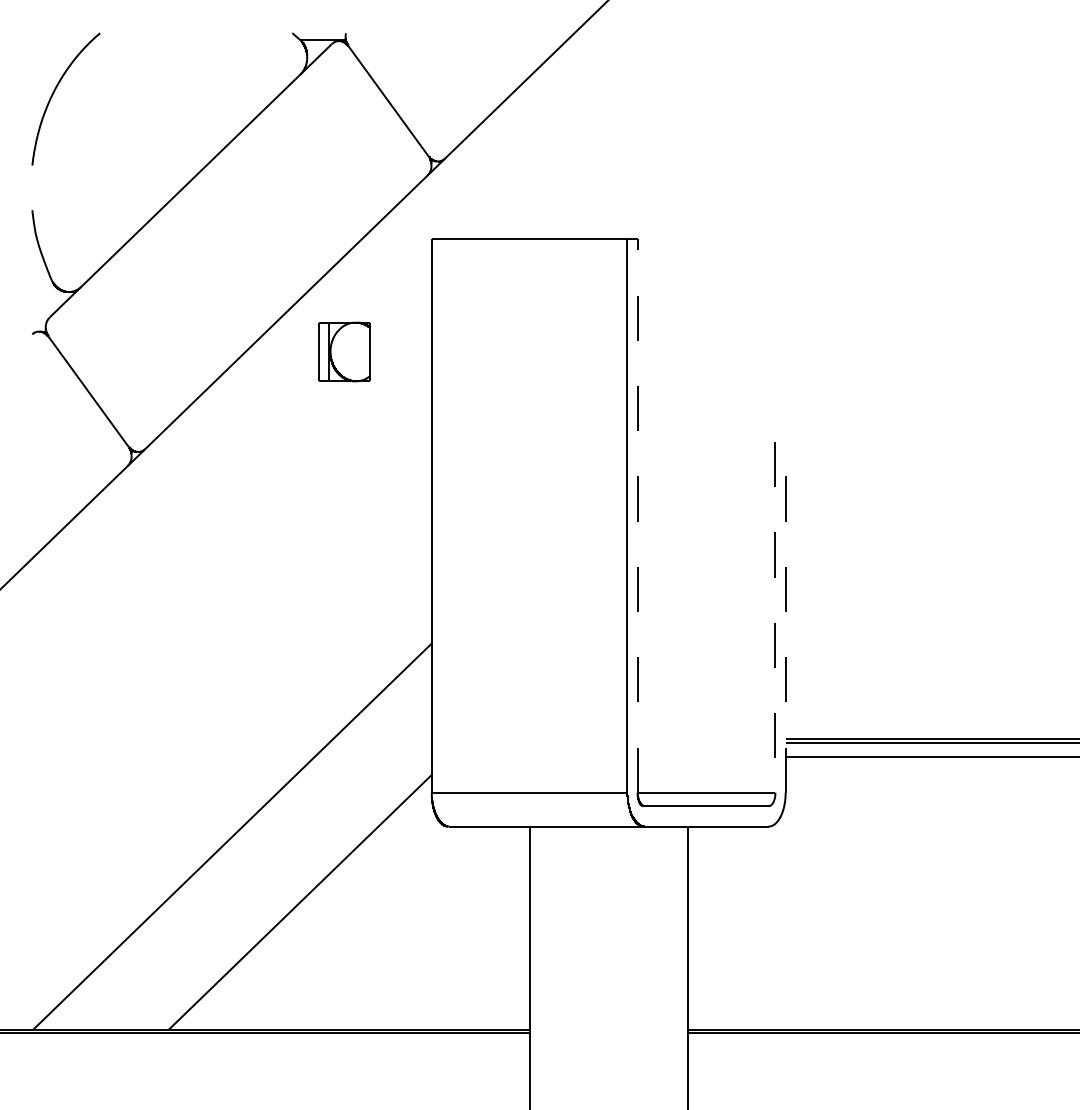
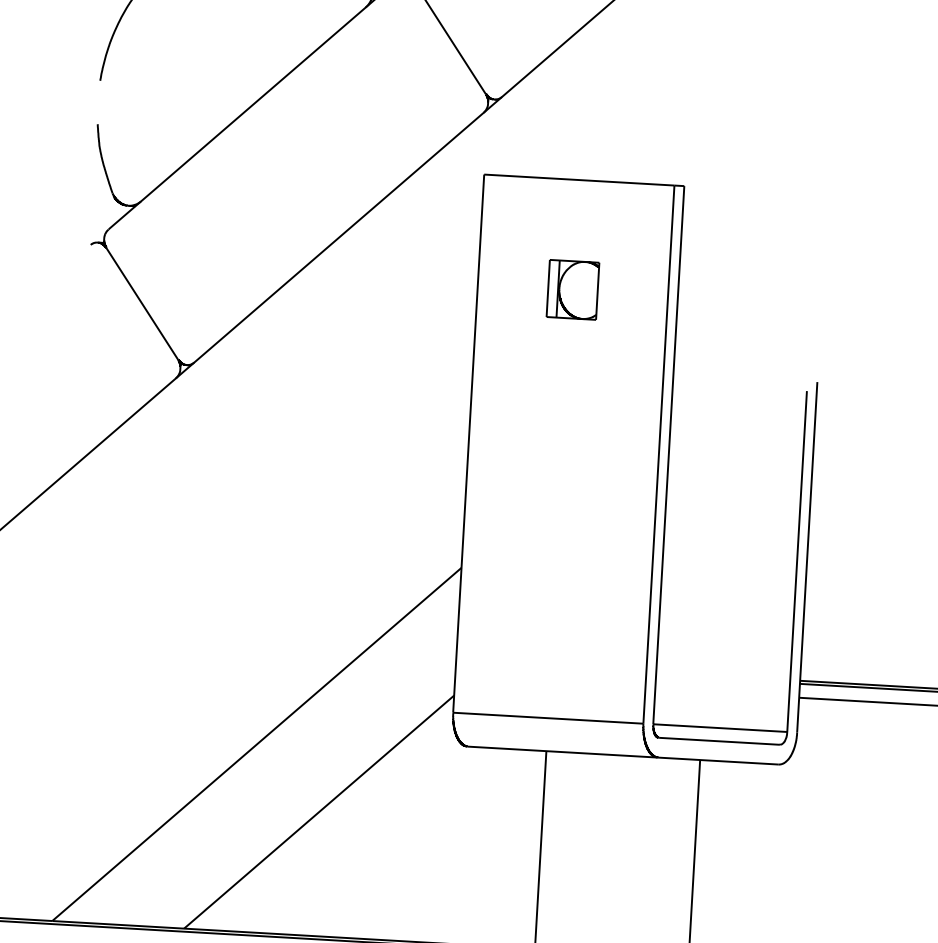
part: (344, 351) -> (572, 289), moved
line: (637, 515) -> (668, 454), dashed -> solid
line: (785, 611) -> (807, 556), dashed -> solid
line: (775, 617) -> (797, 561), dashed -> solid

